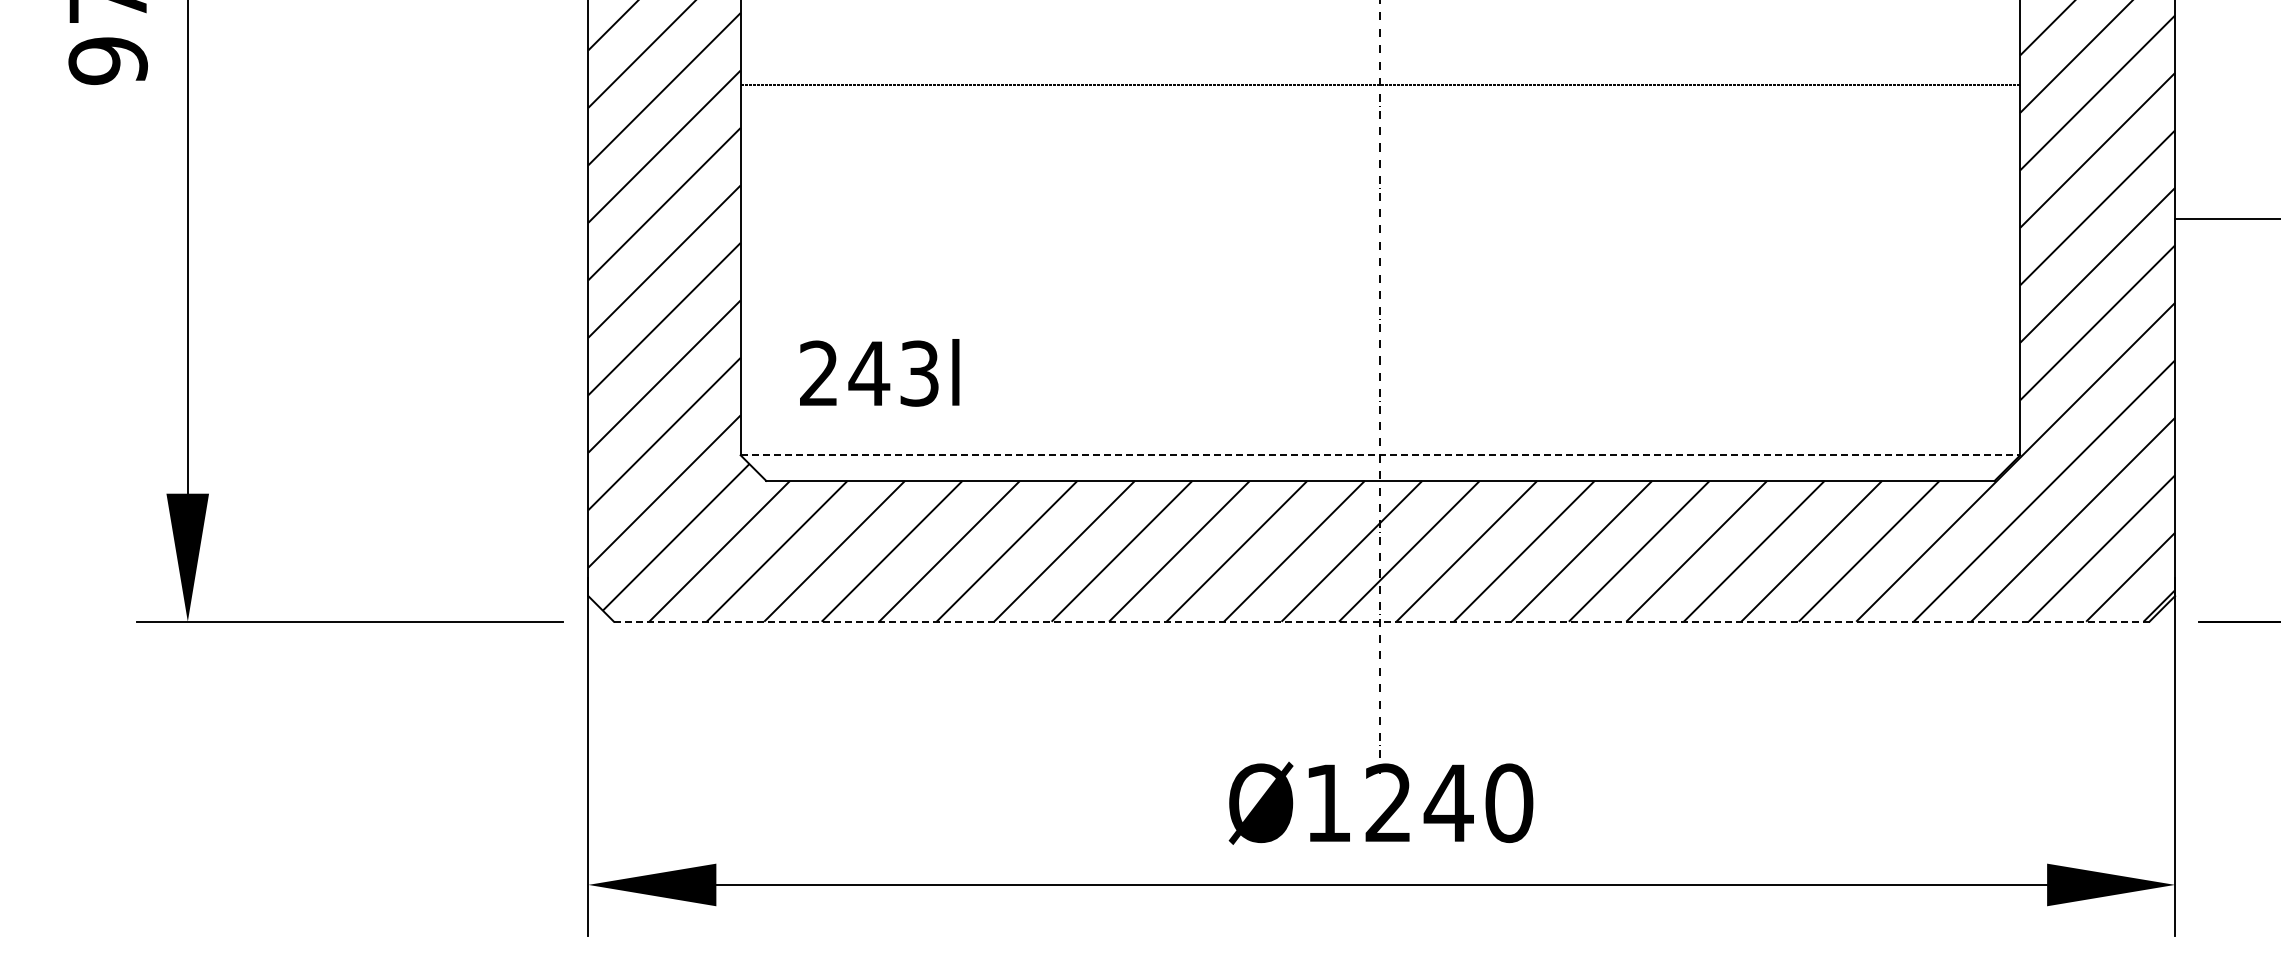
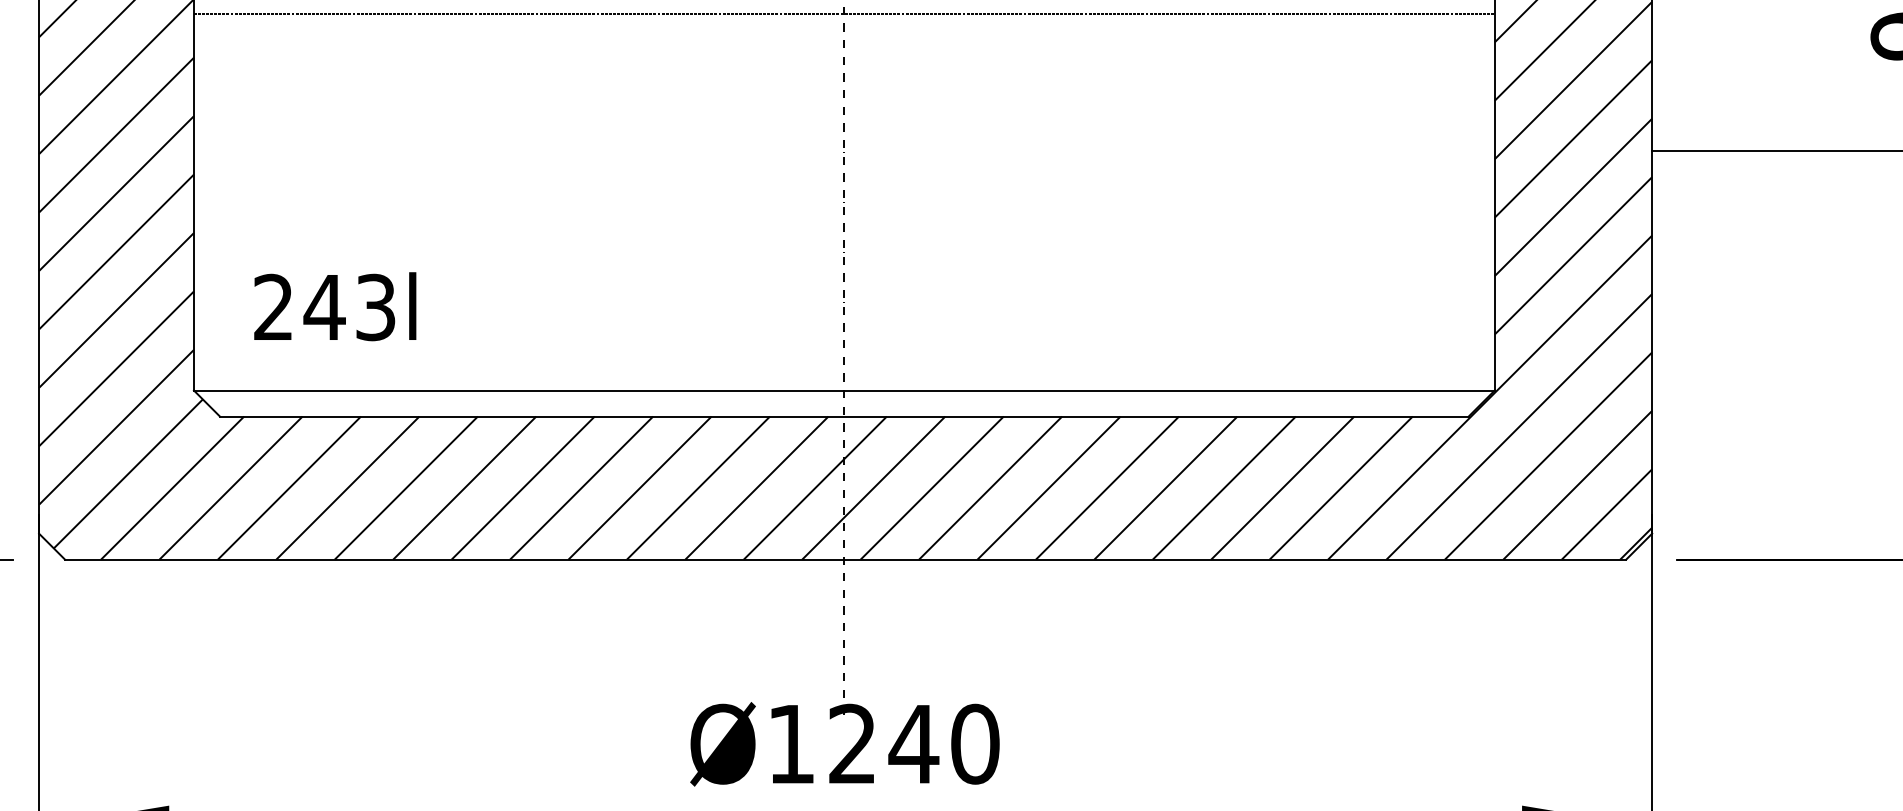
line: (1380, 455) -> (844, 390), dashed -> solid
line: (1381, 621) -> (845, 559), dashed -> solid

